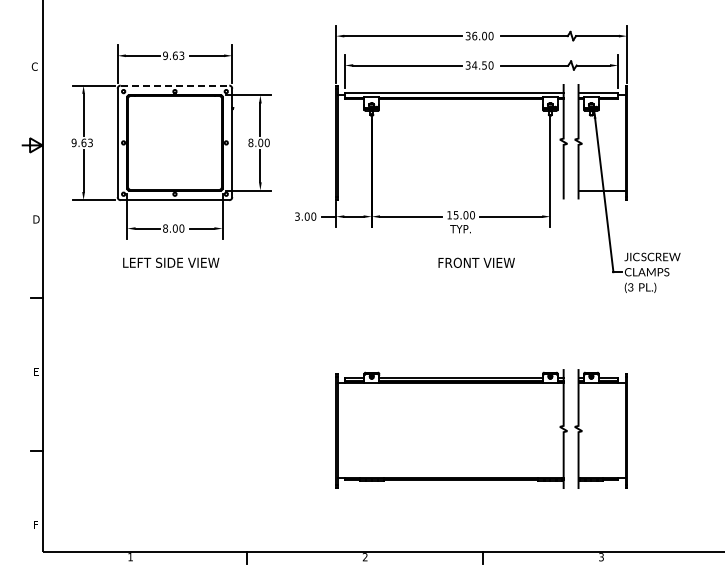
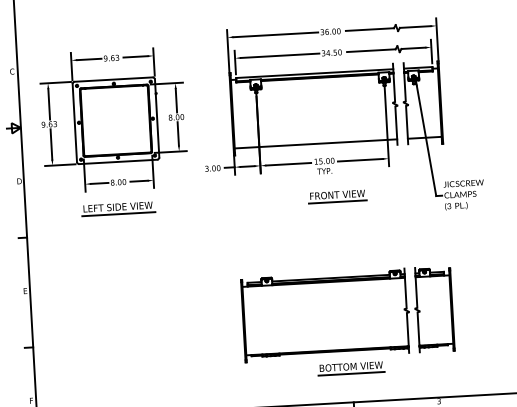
line: (175, 85) -> (114, 79), dashed -> solid
line: (450, 190) -> (315, 143), added
line: (171, 272) -> (118, 214), added
line: (476, 272) -> (337, 201), added
part: (481, 504) -> (350, 368), added

